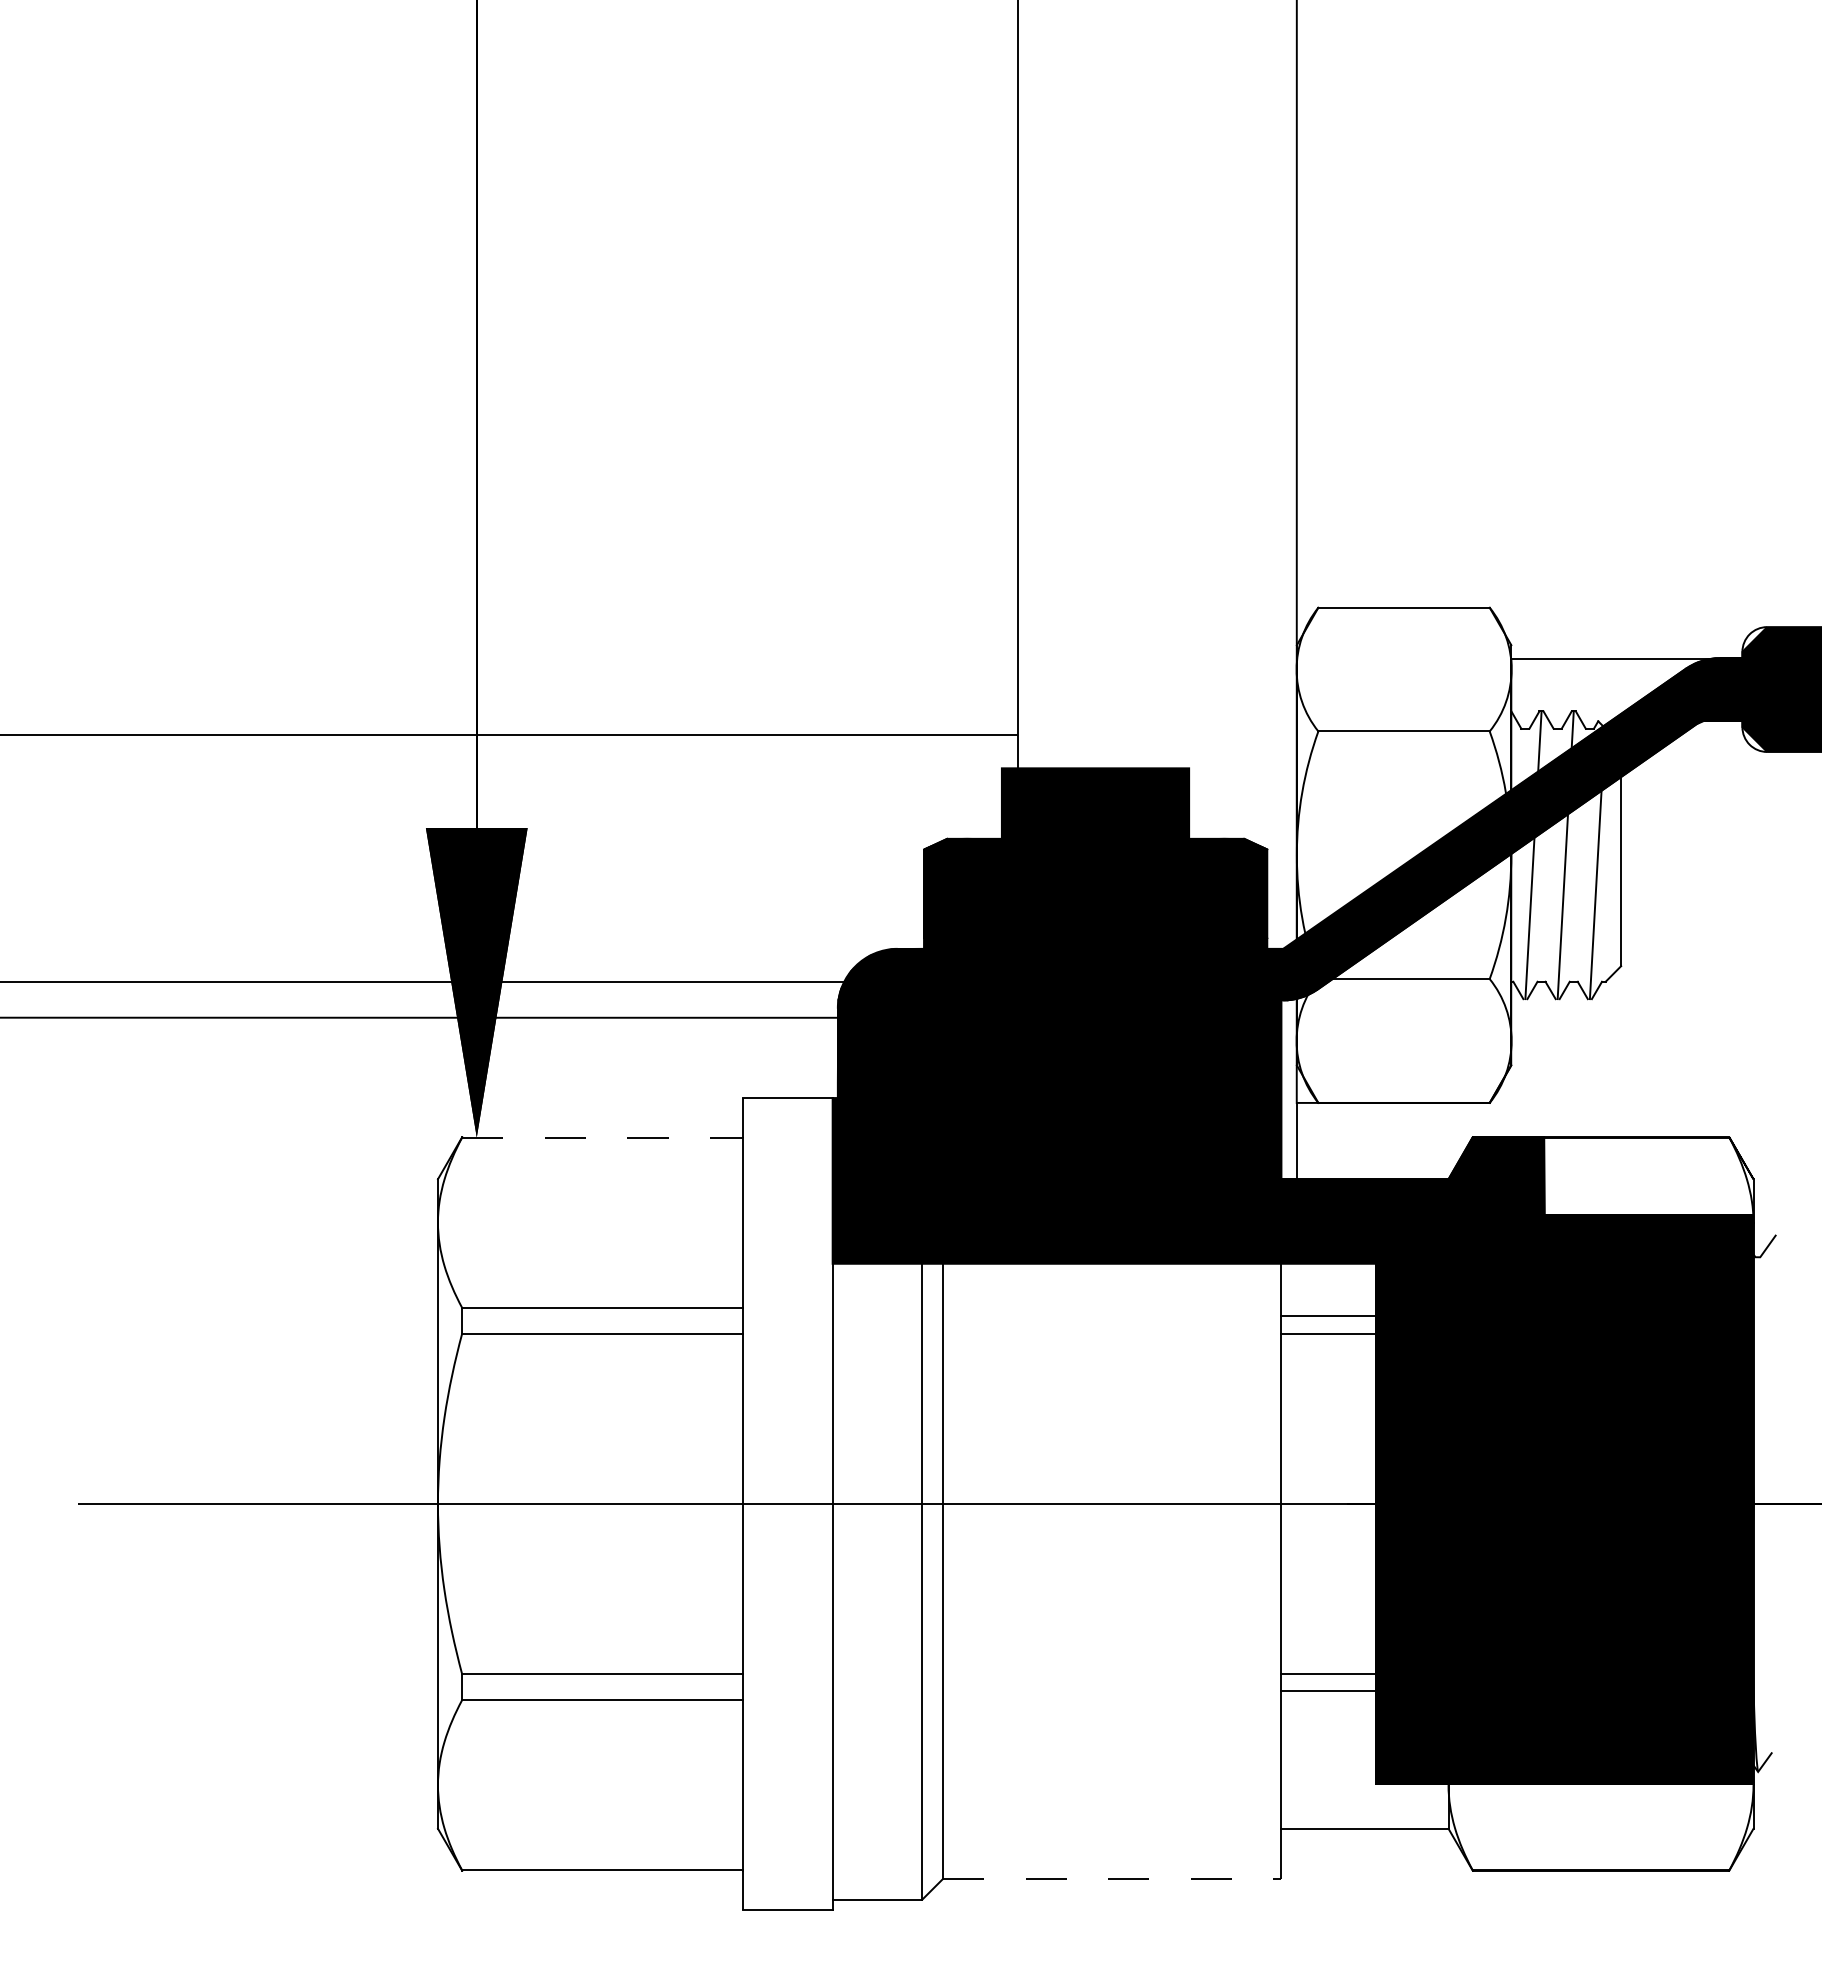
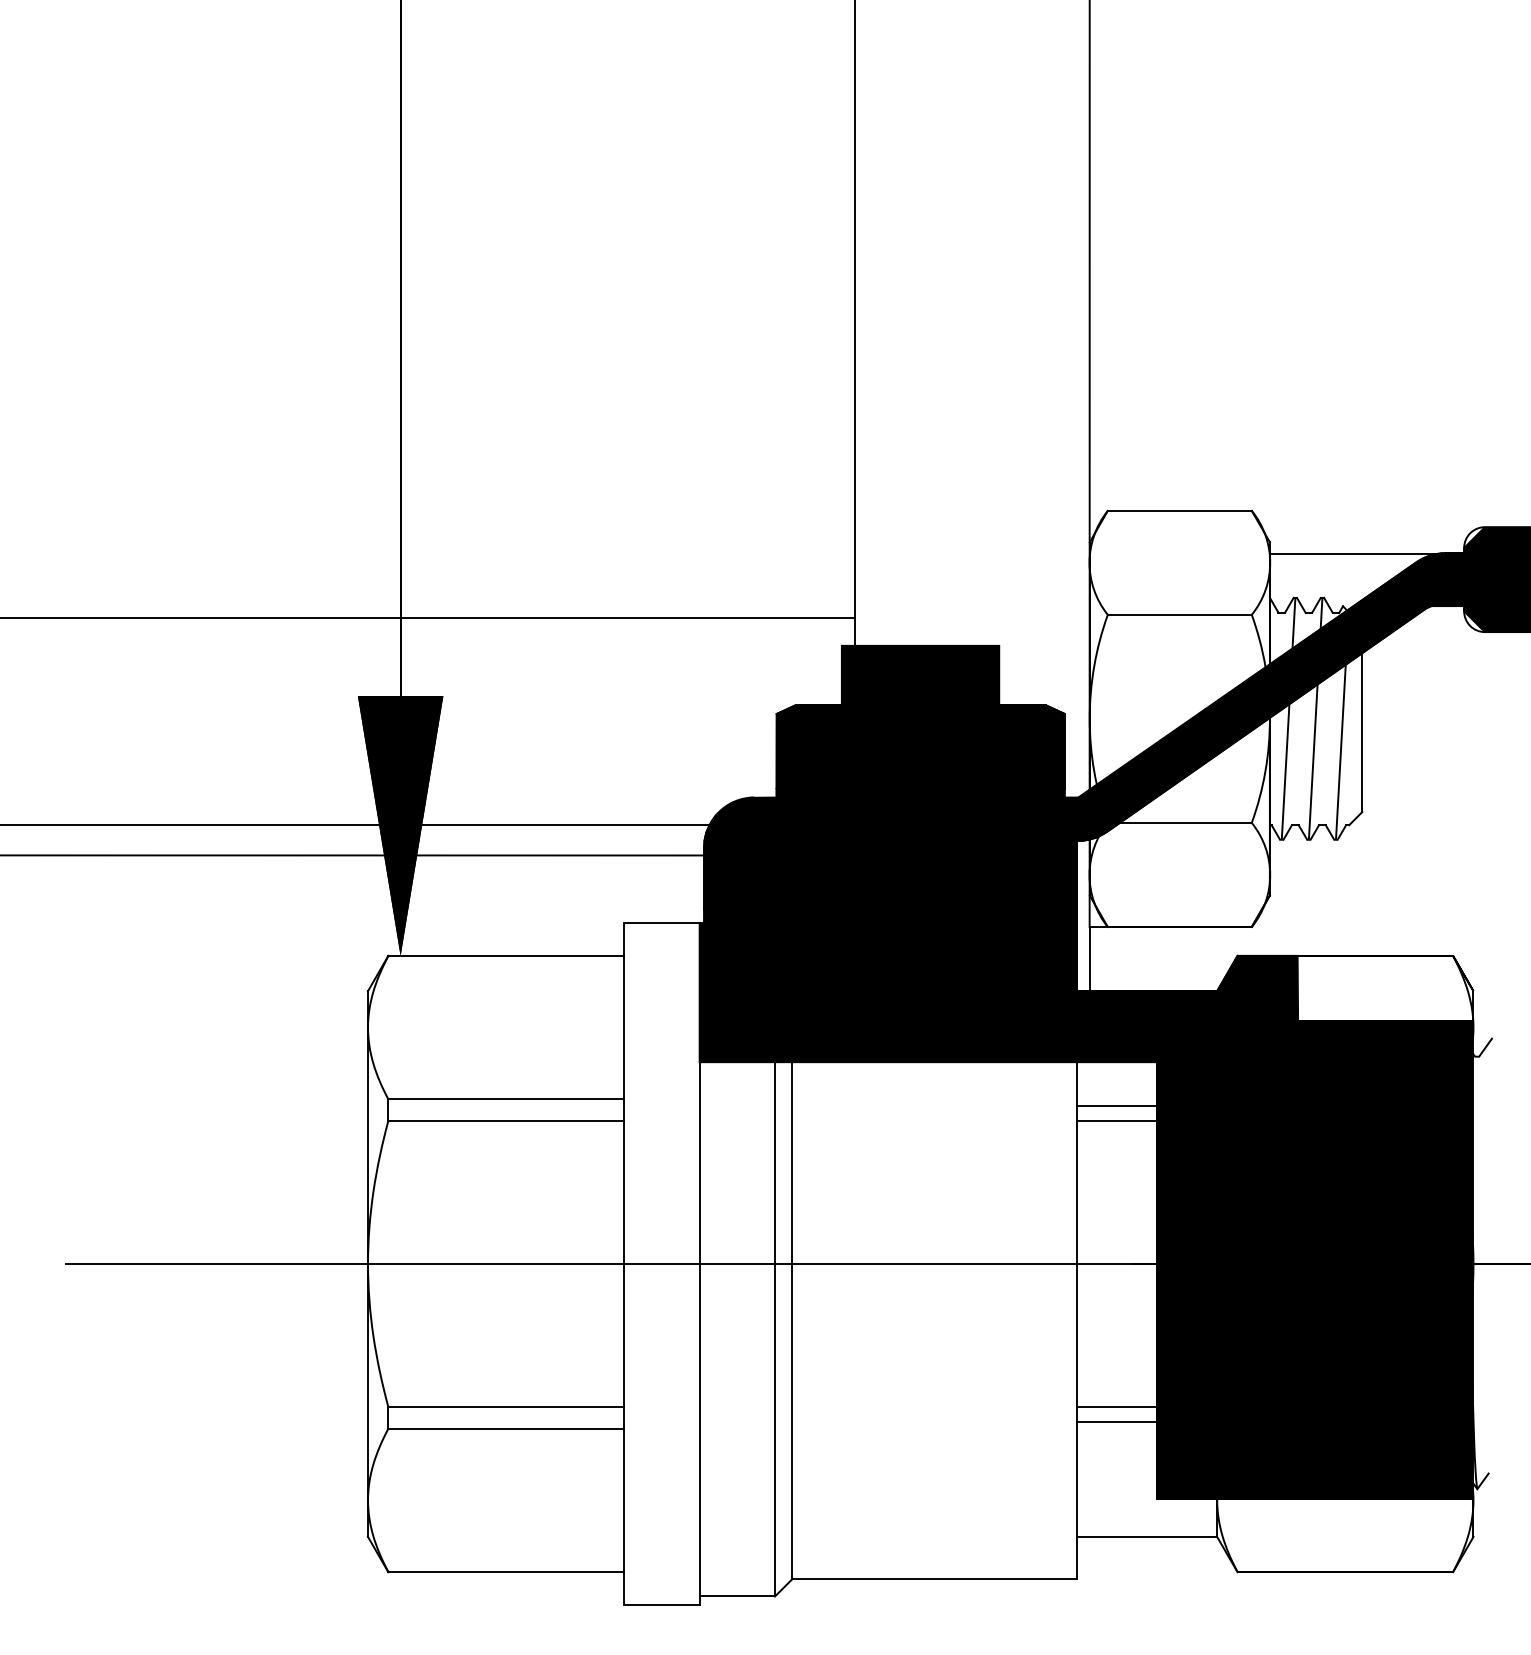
line: (603, 1137) -> (507, 956), dashed -> solid
line: (1112, 1878) -> (934, 1578), dashed -> solid

